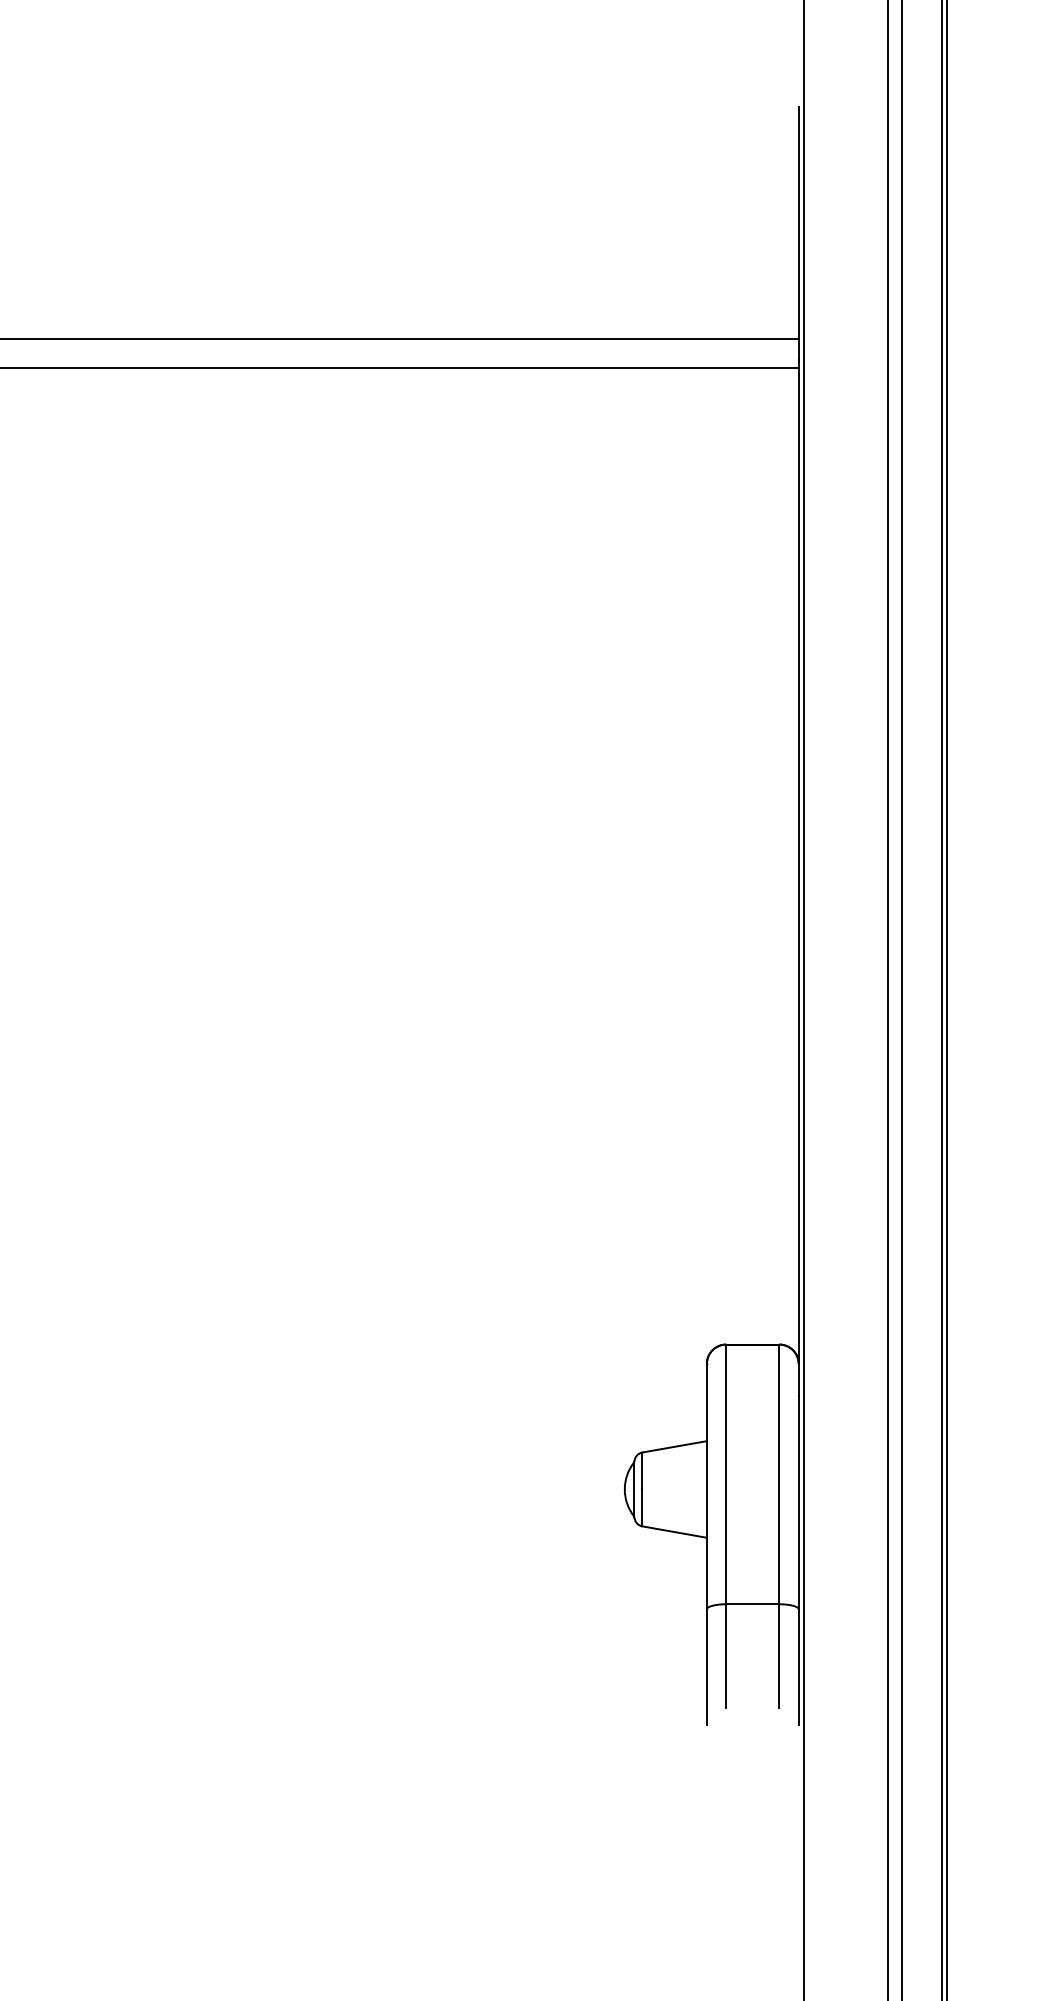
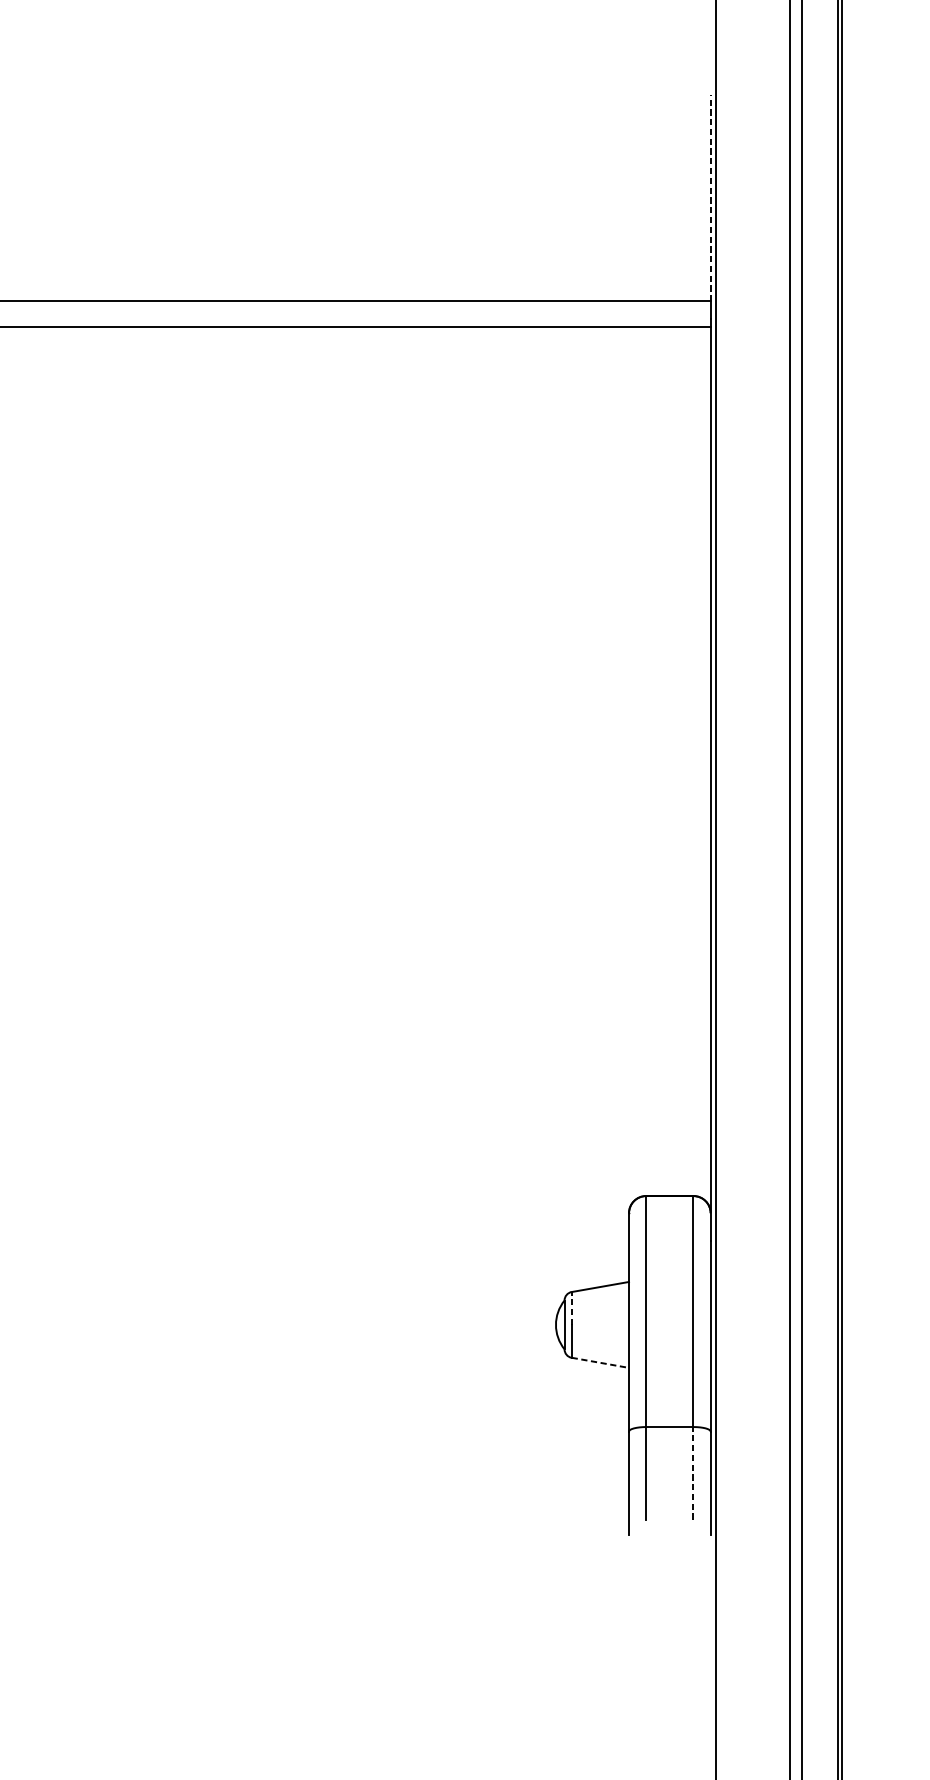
line: (798, 222) -> (710, 197), solid -> dashed
line: (642, 1470) -> (571, 1308), solid -> dashed
line: (674, 1532) -> (600, 1363), solid -> dashed
line: (779, 1655) -> (693, 1472), solid -> dashed

